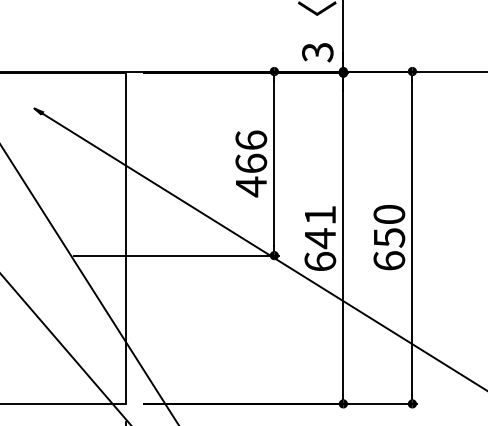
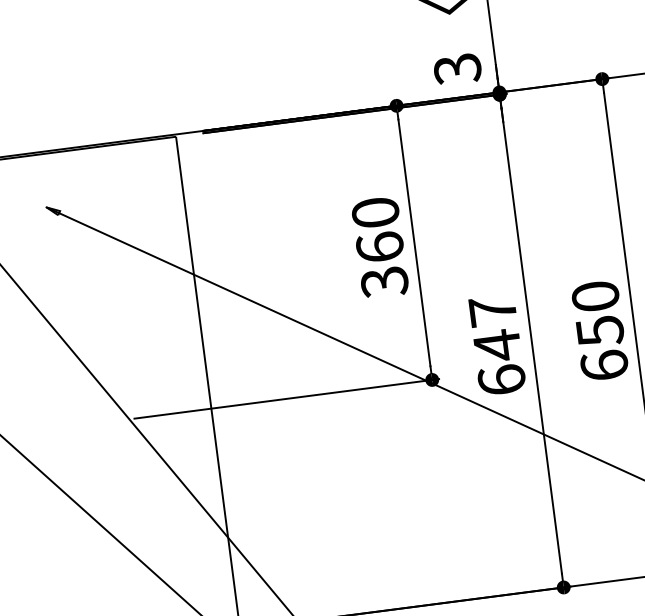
text: (251, 163) -> (380, 247), 466 -> 360
text: (320, 214) -> (493, 309), 641 -> 647

